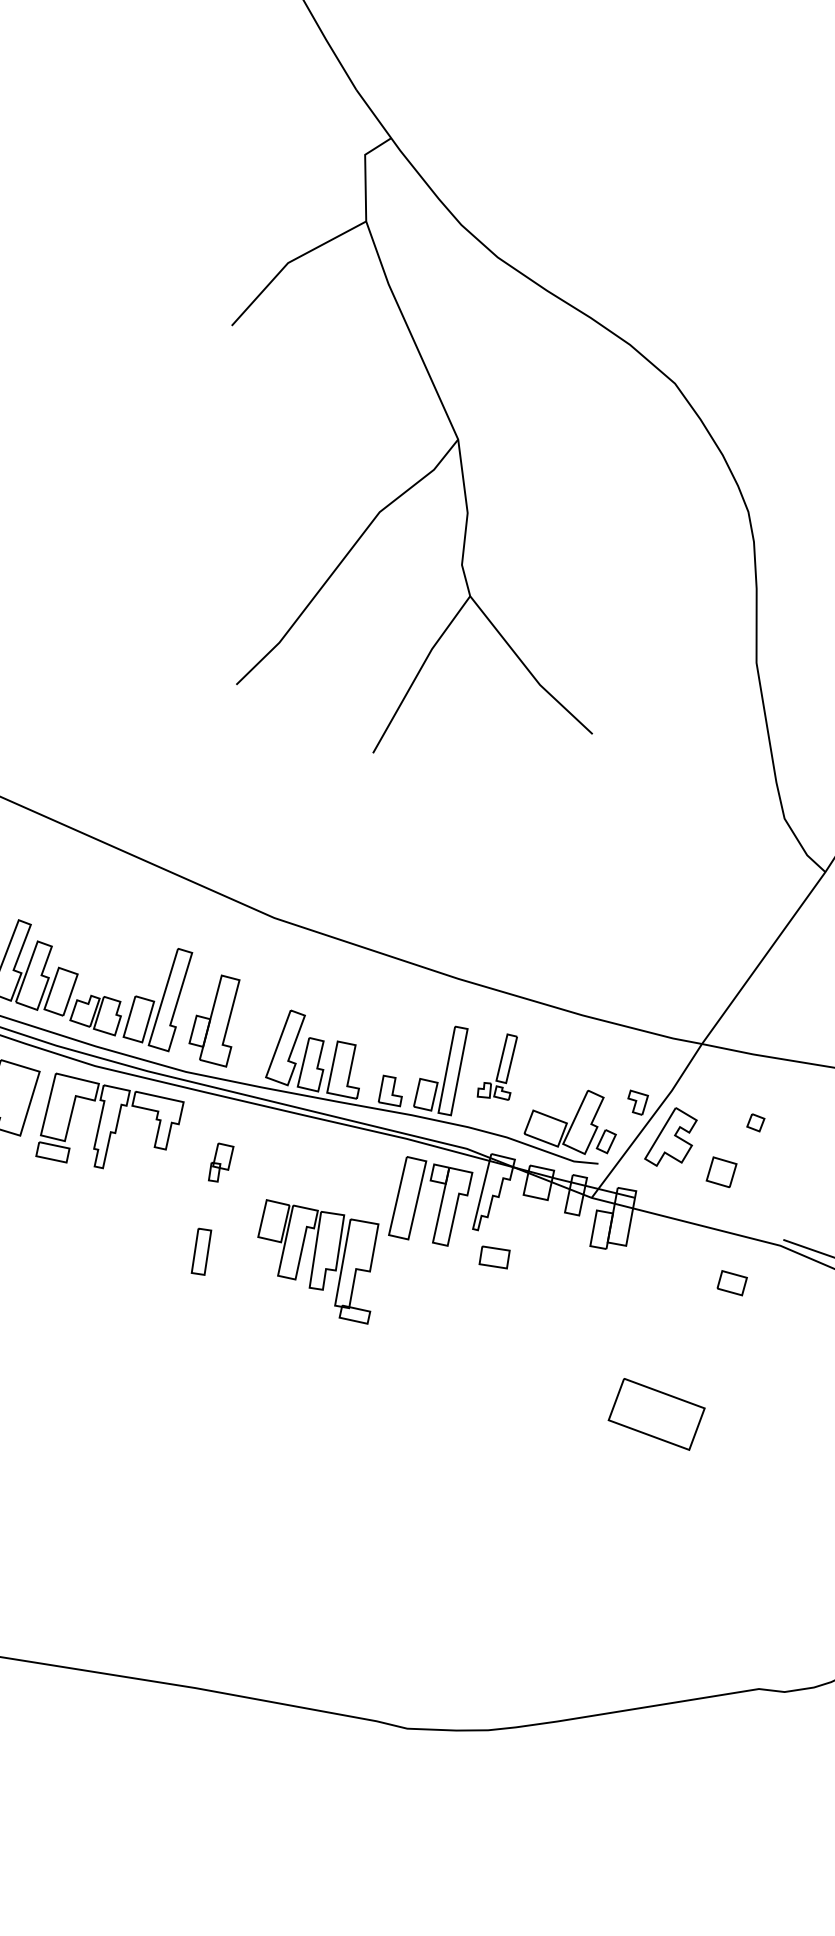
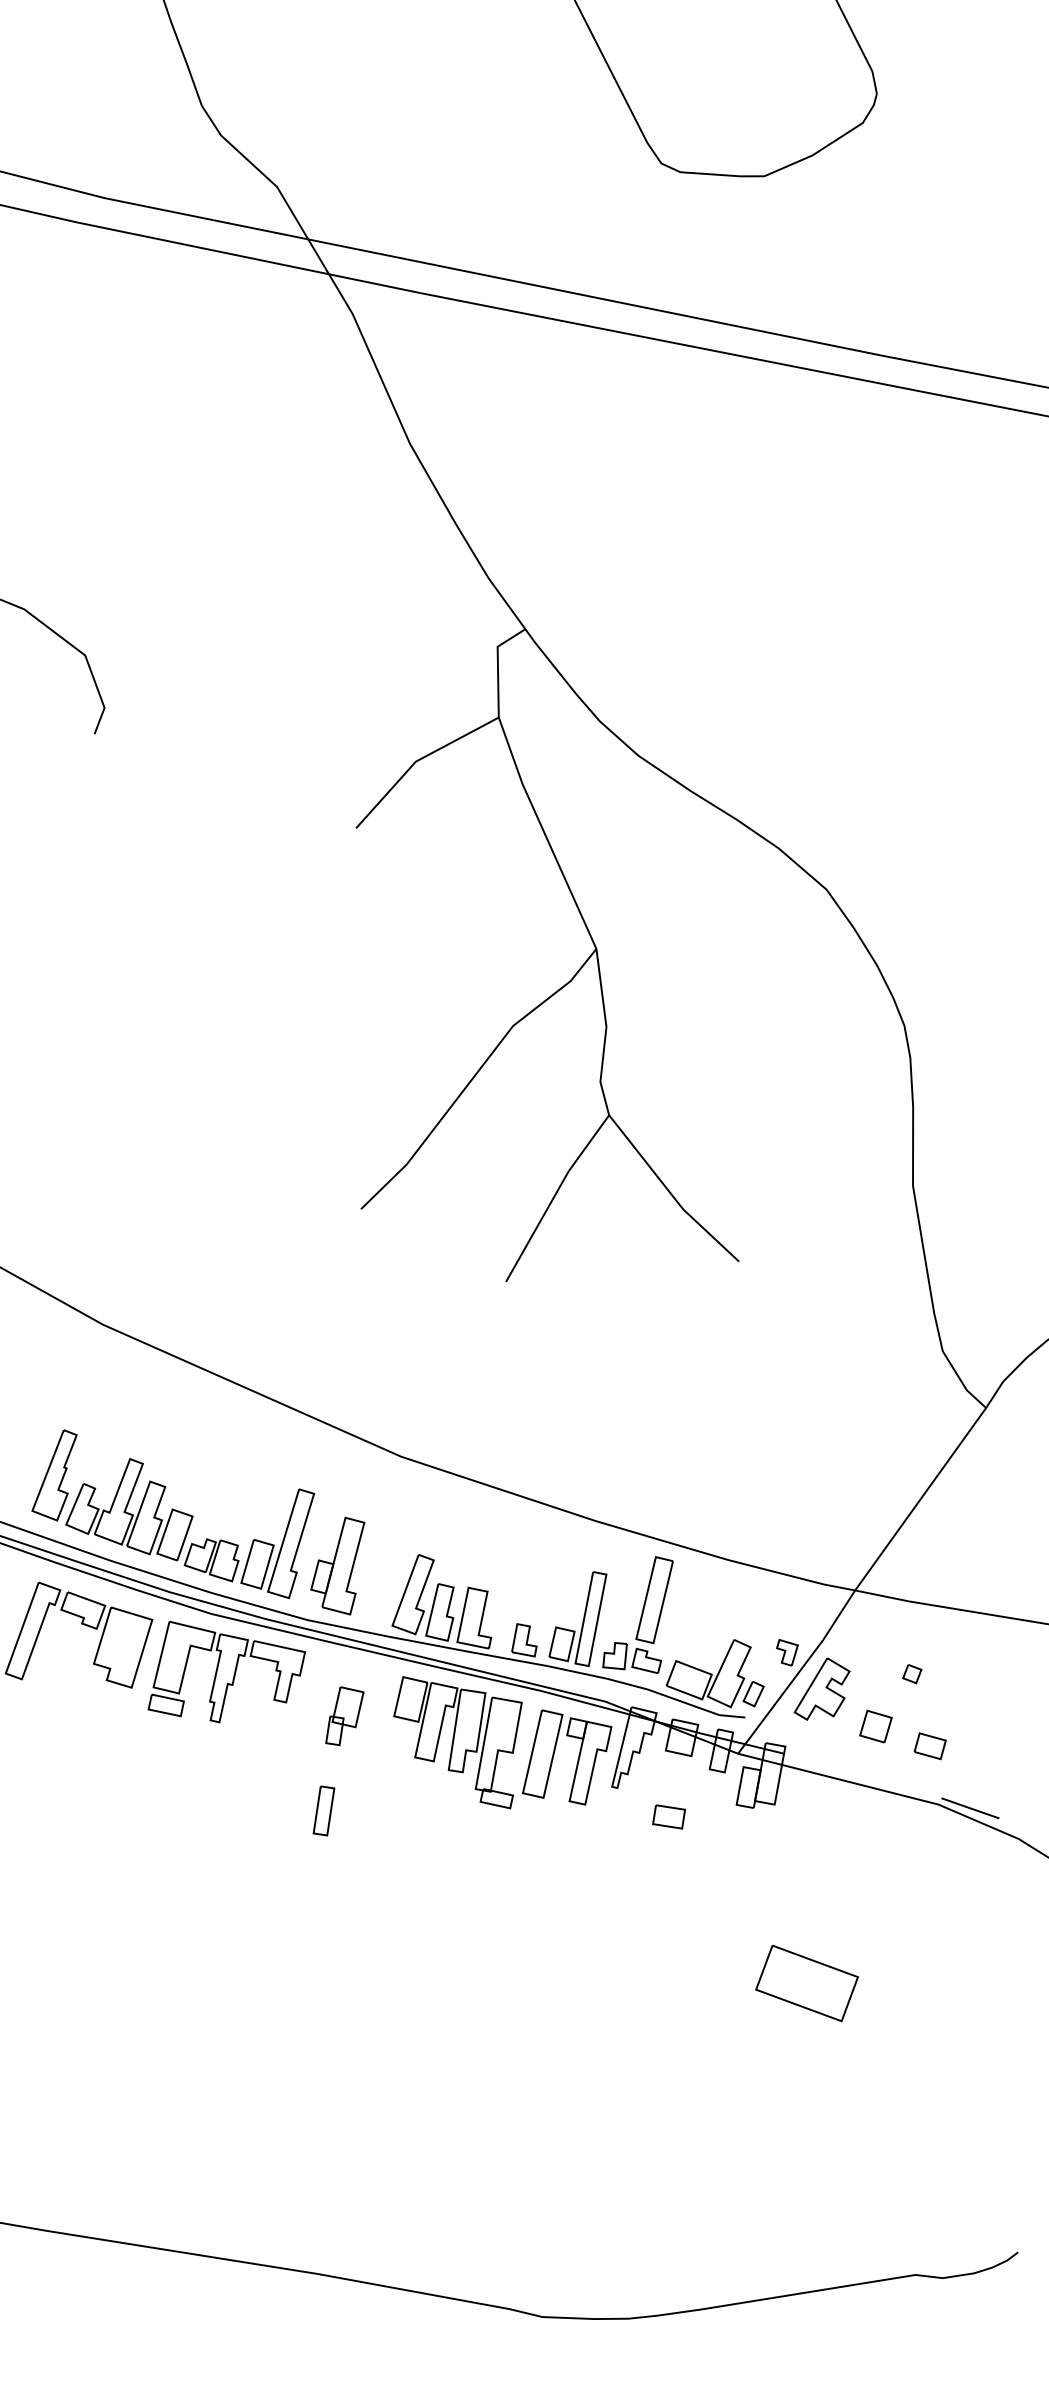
part: (496, 1066) -> (637, 1614), size x1.67
part: (220, 1162) -> (344, 1716), size x1.43
part: (495, 1257) -> (669, 1816), moved
part: (317, 1261) -> (457, 1742), moved
part: (731, 1283) -> (929, 1746), moved

